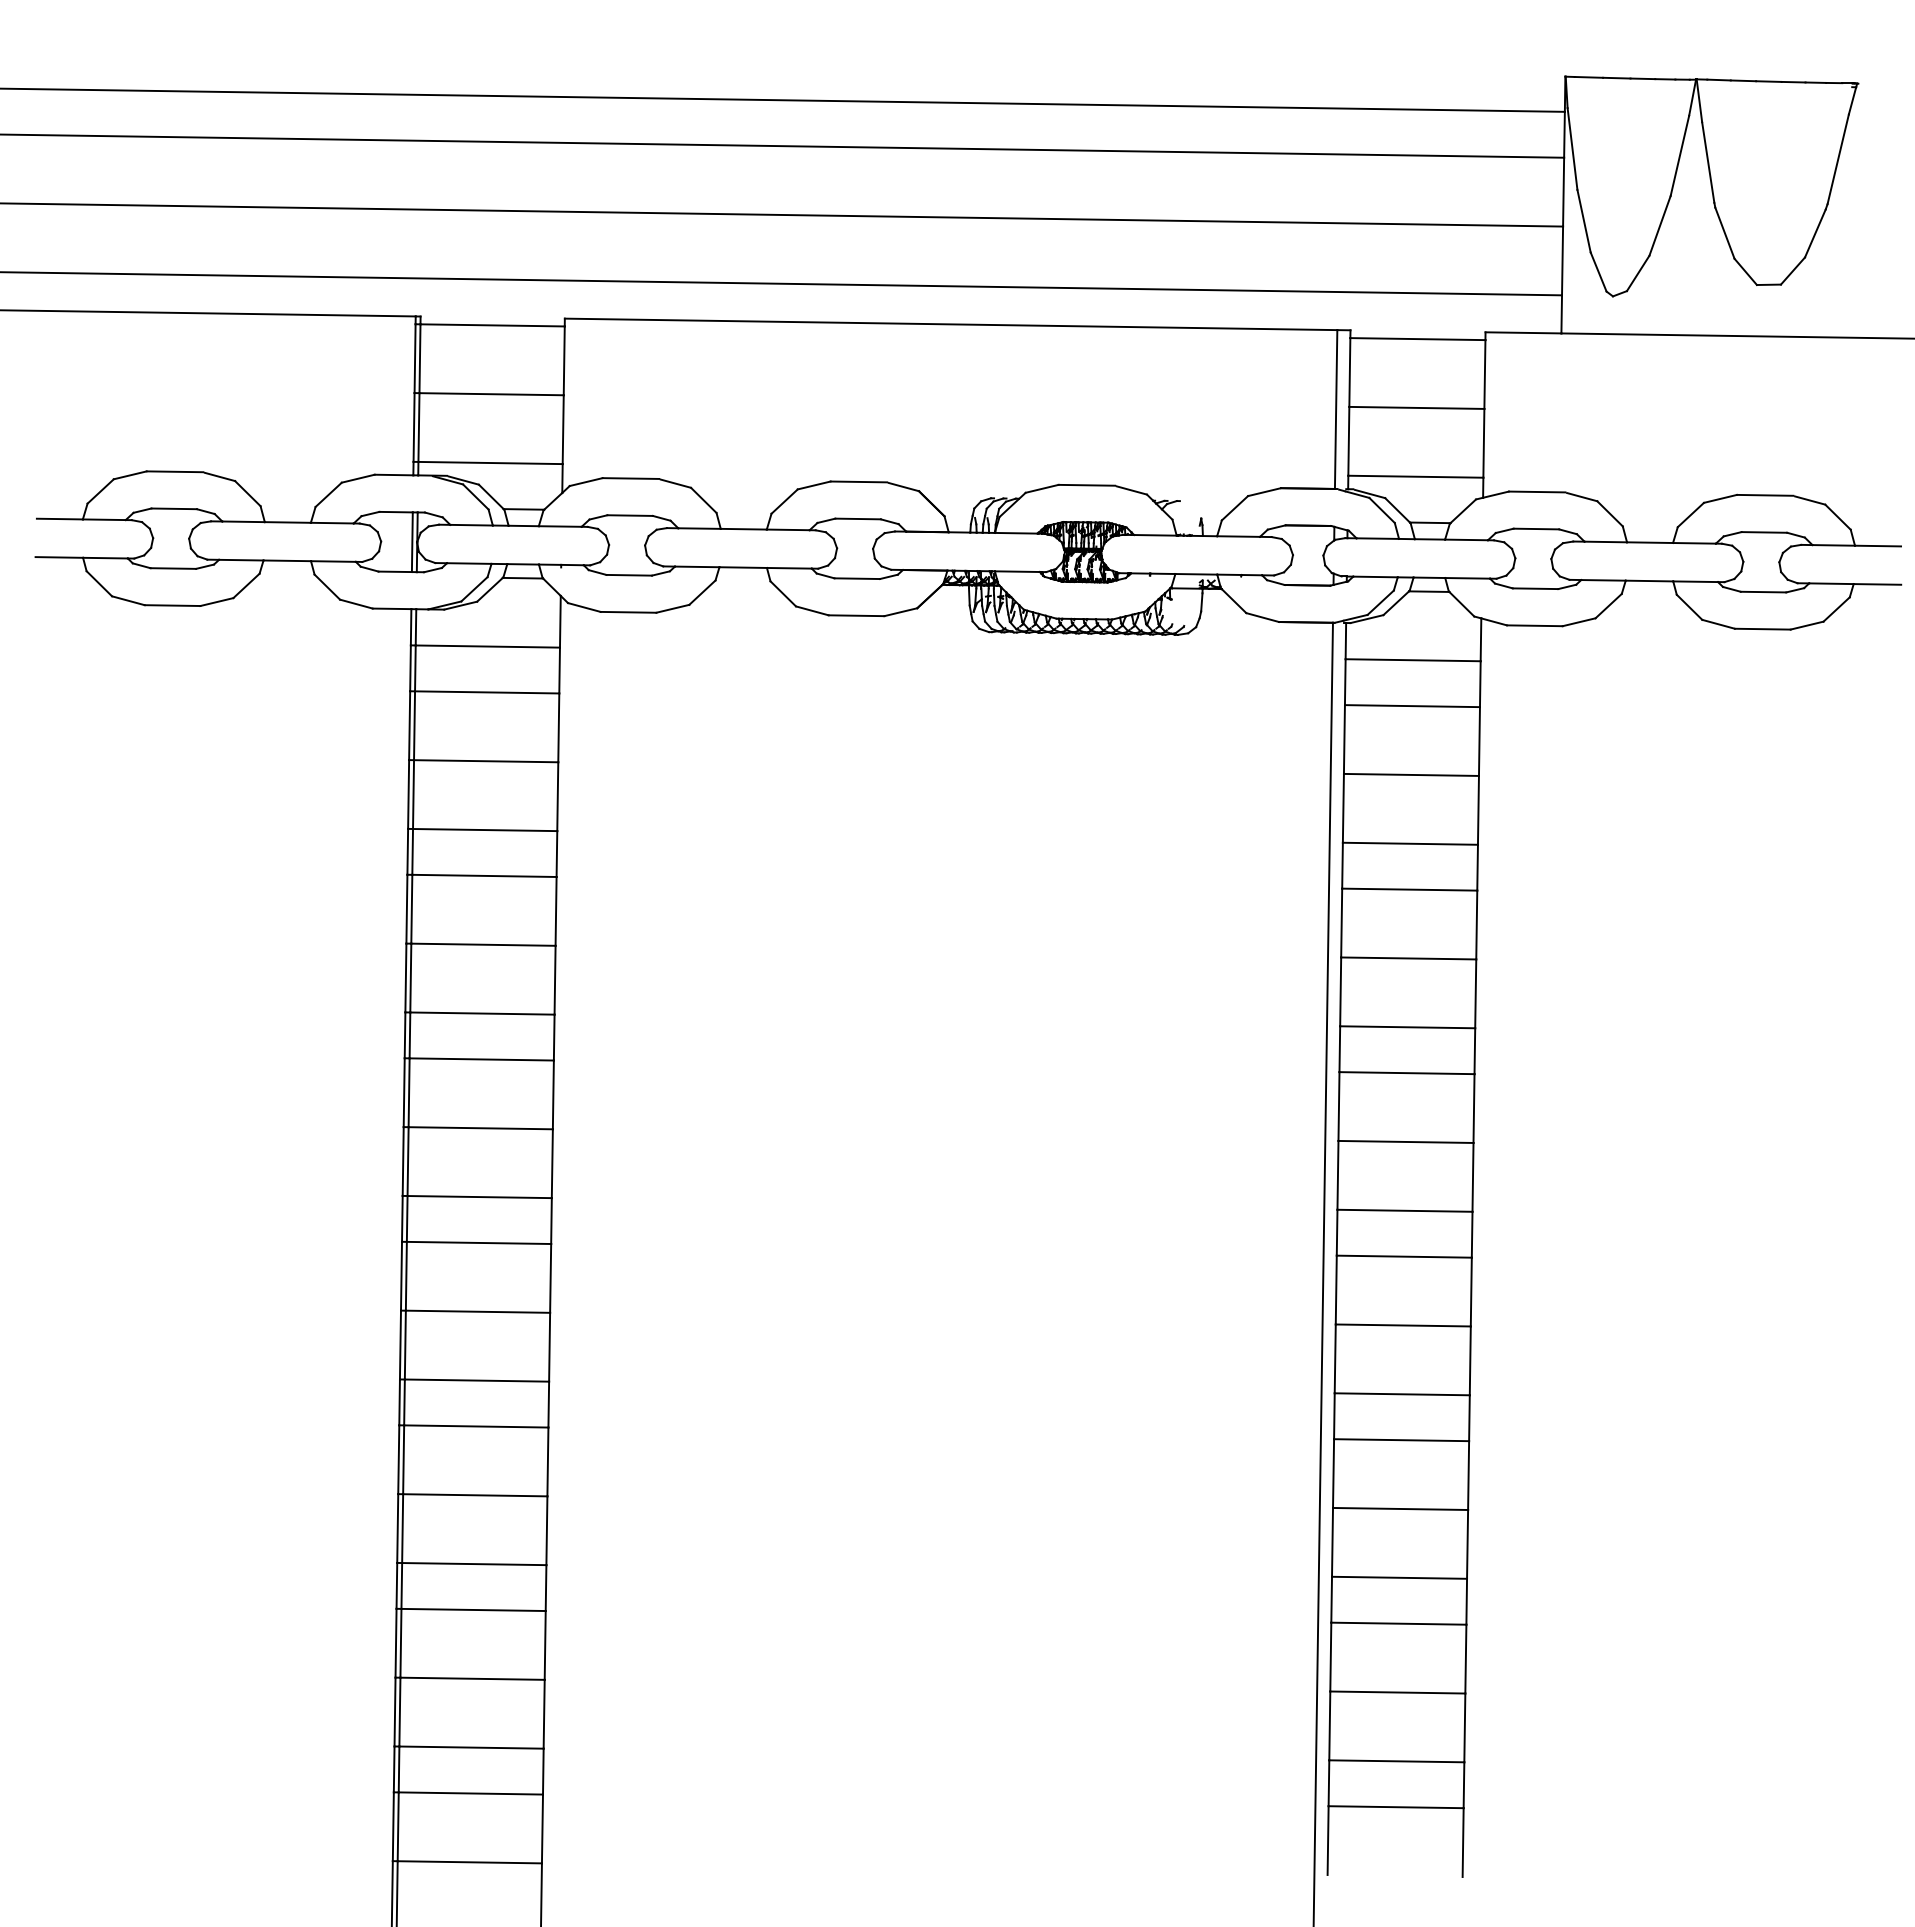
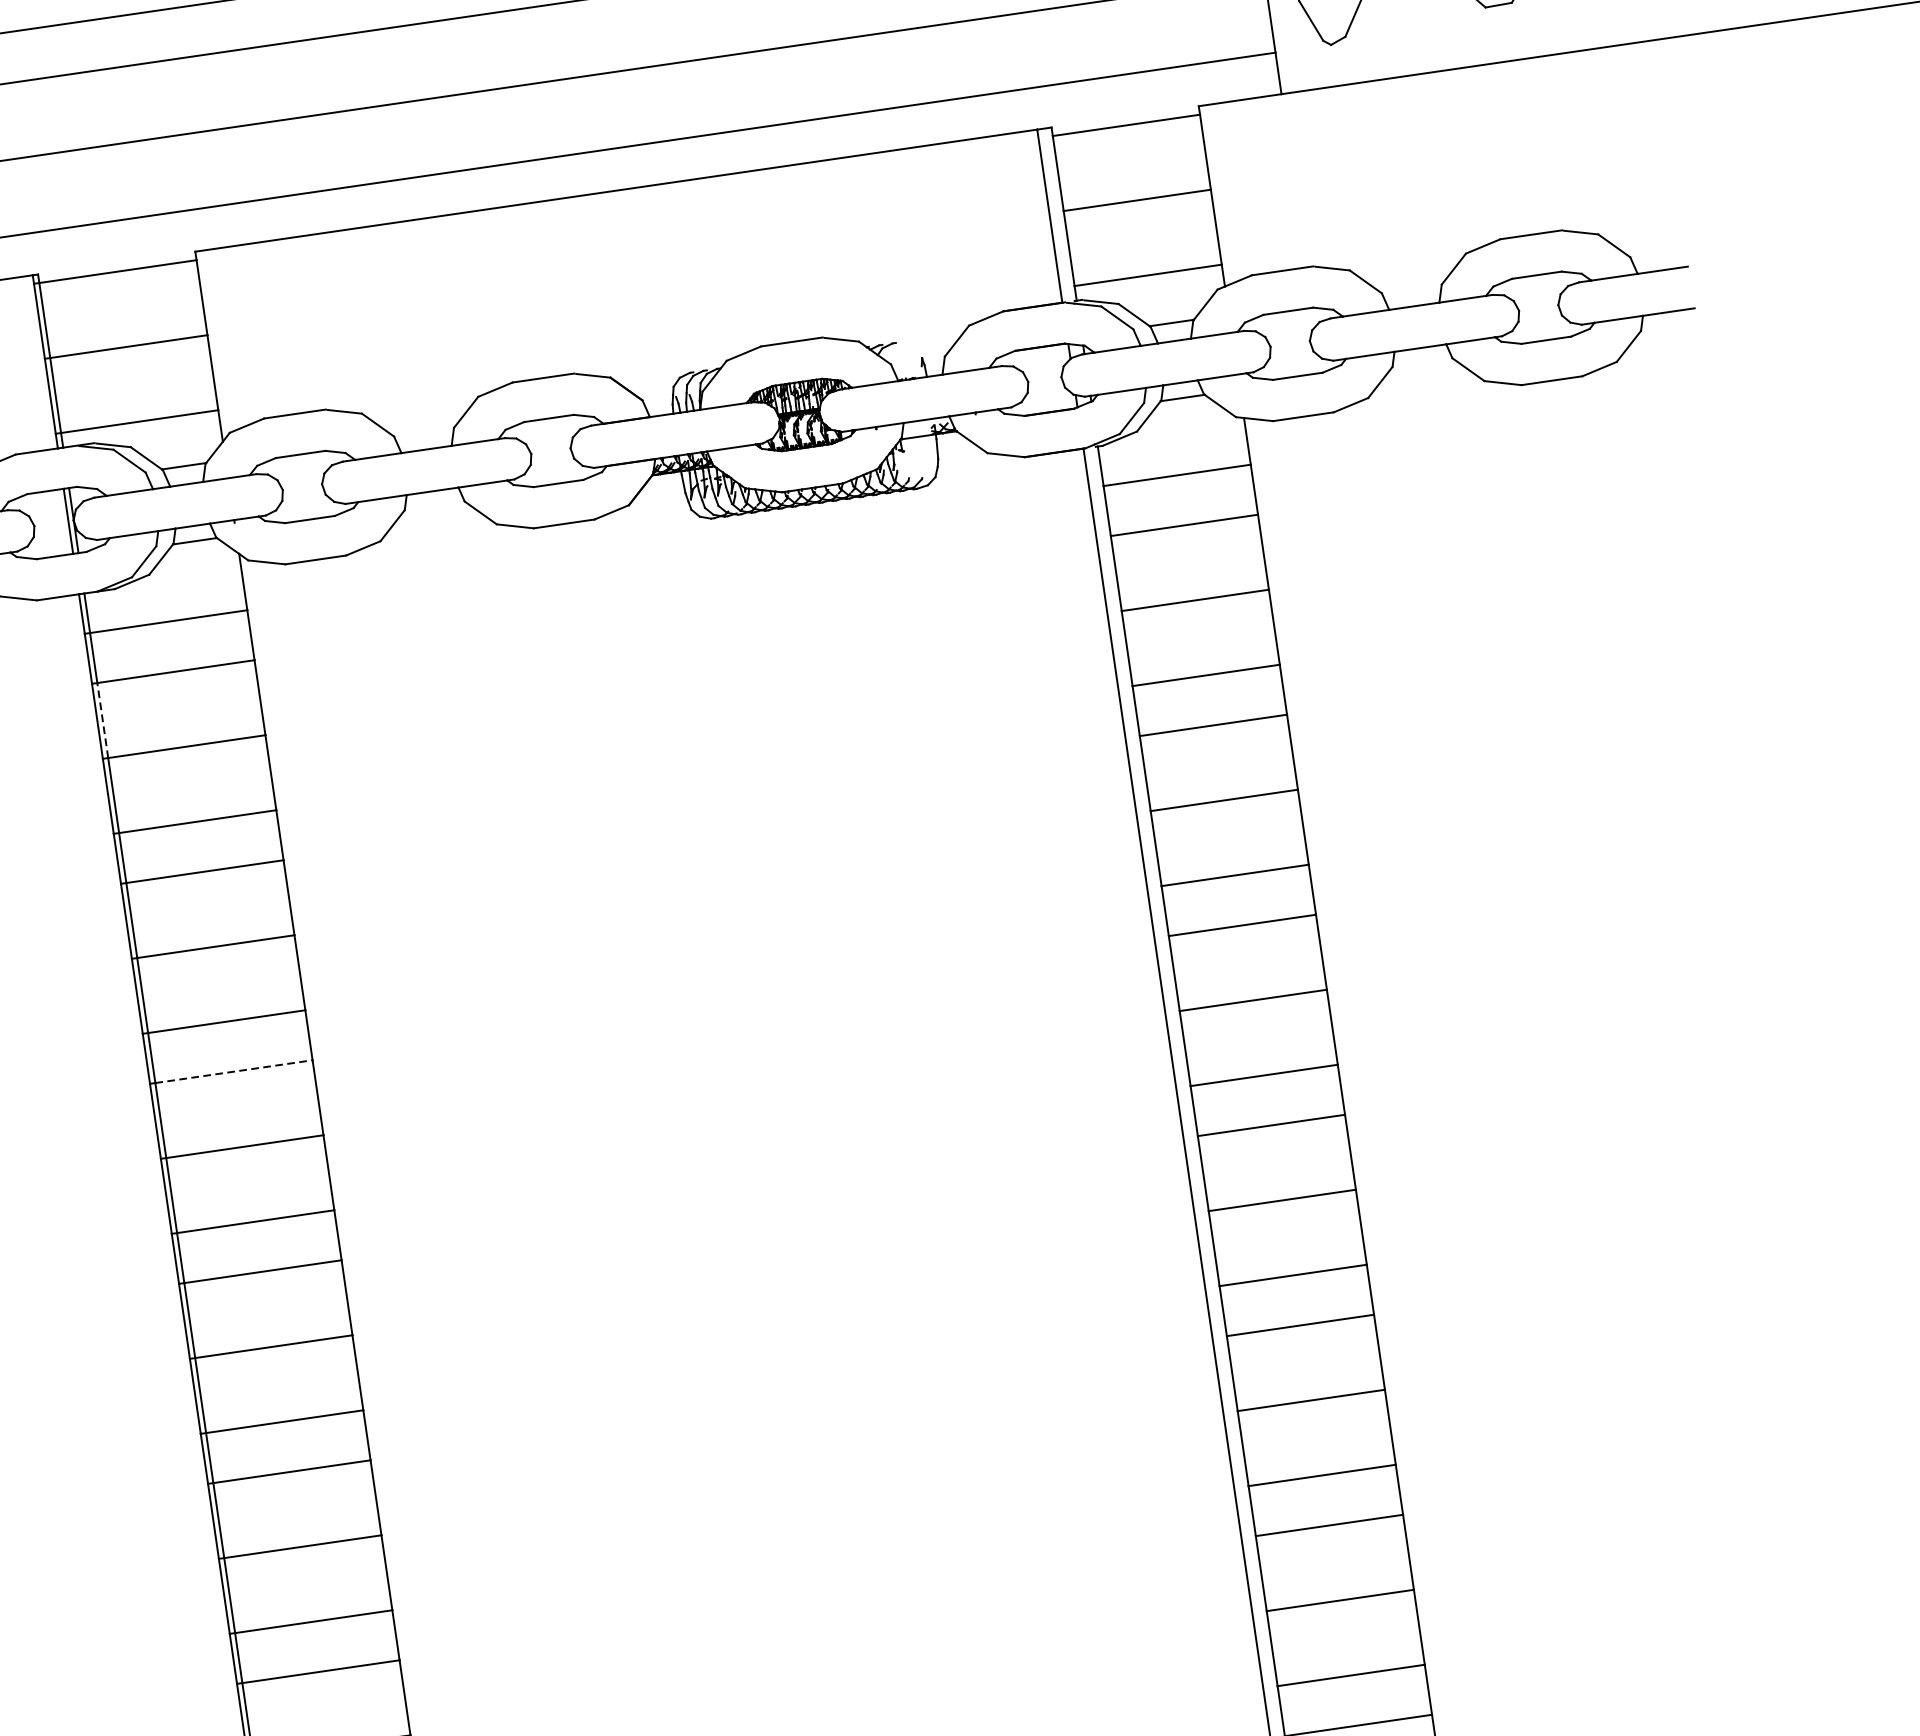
line: (414, 725) -> (102, 720), solid -> dashed
line: (482, 1059) -> (234, 1071), solid -> dashed

